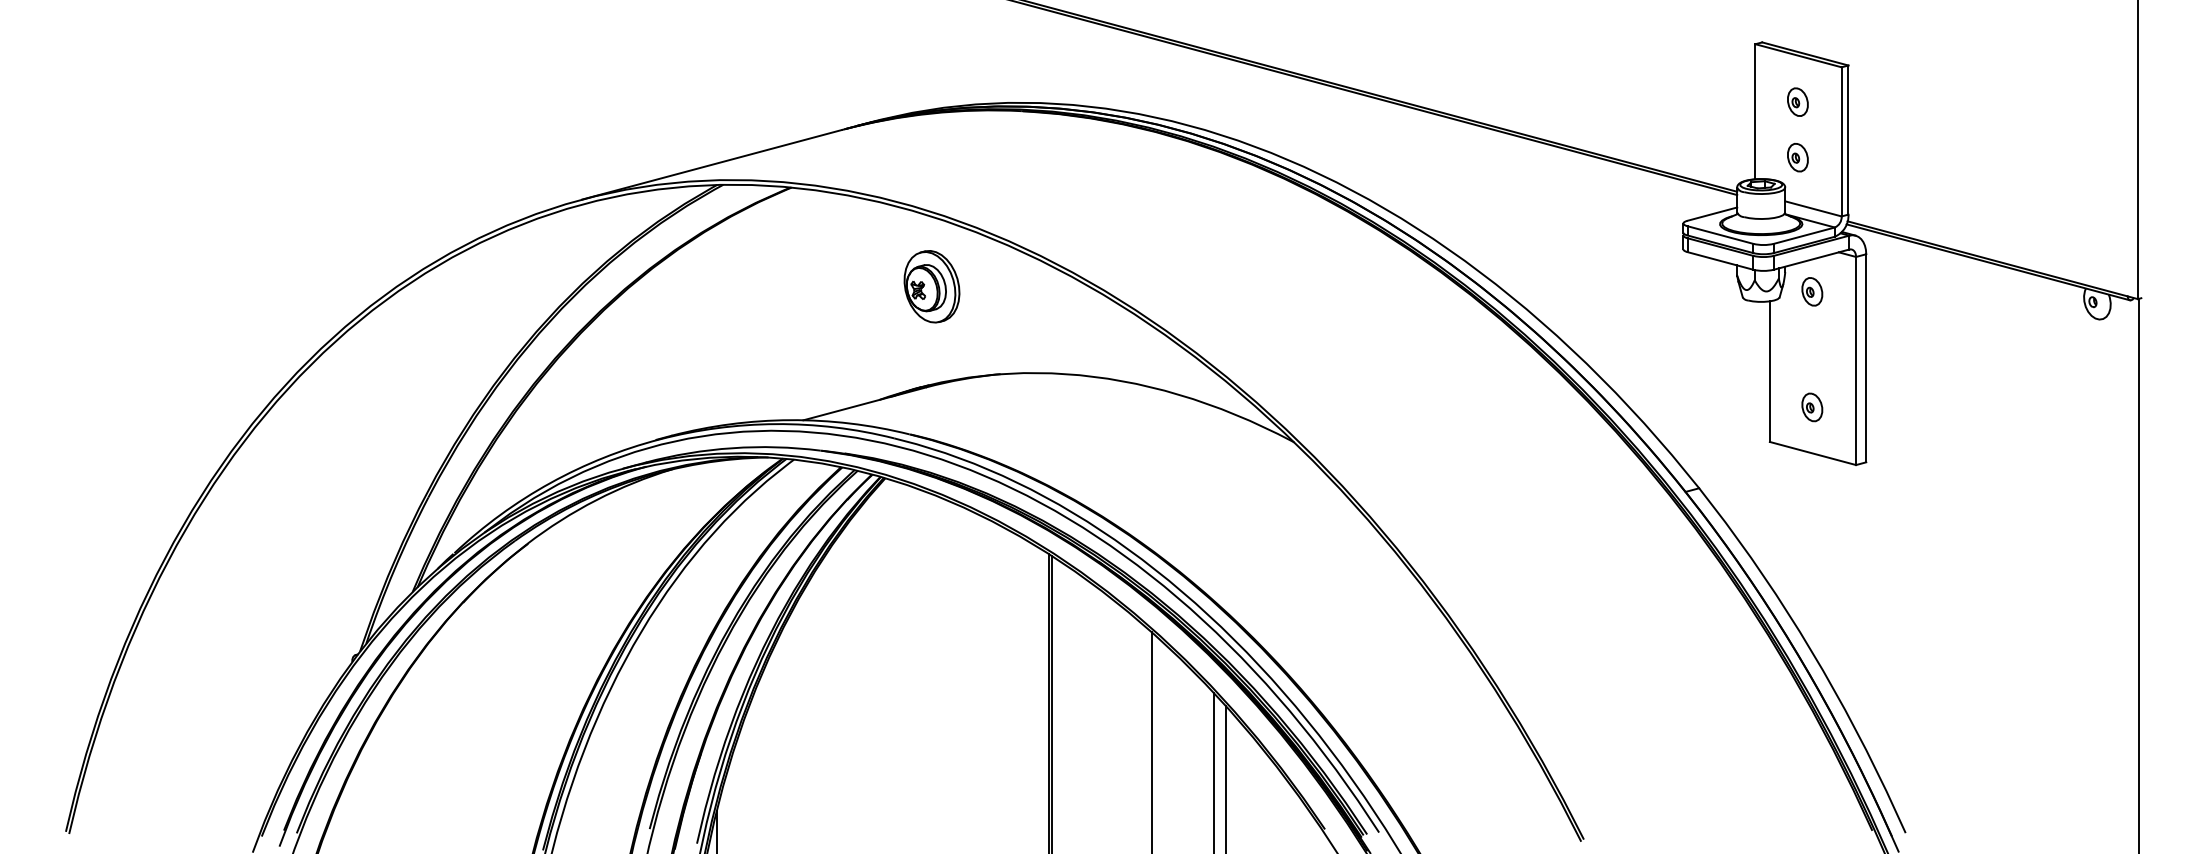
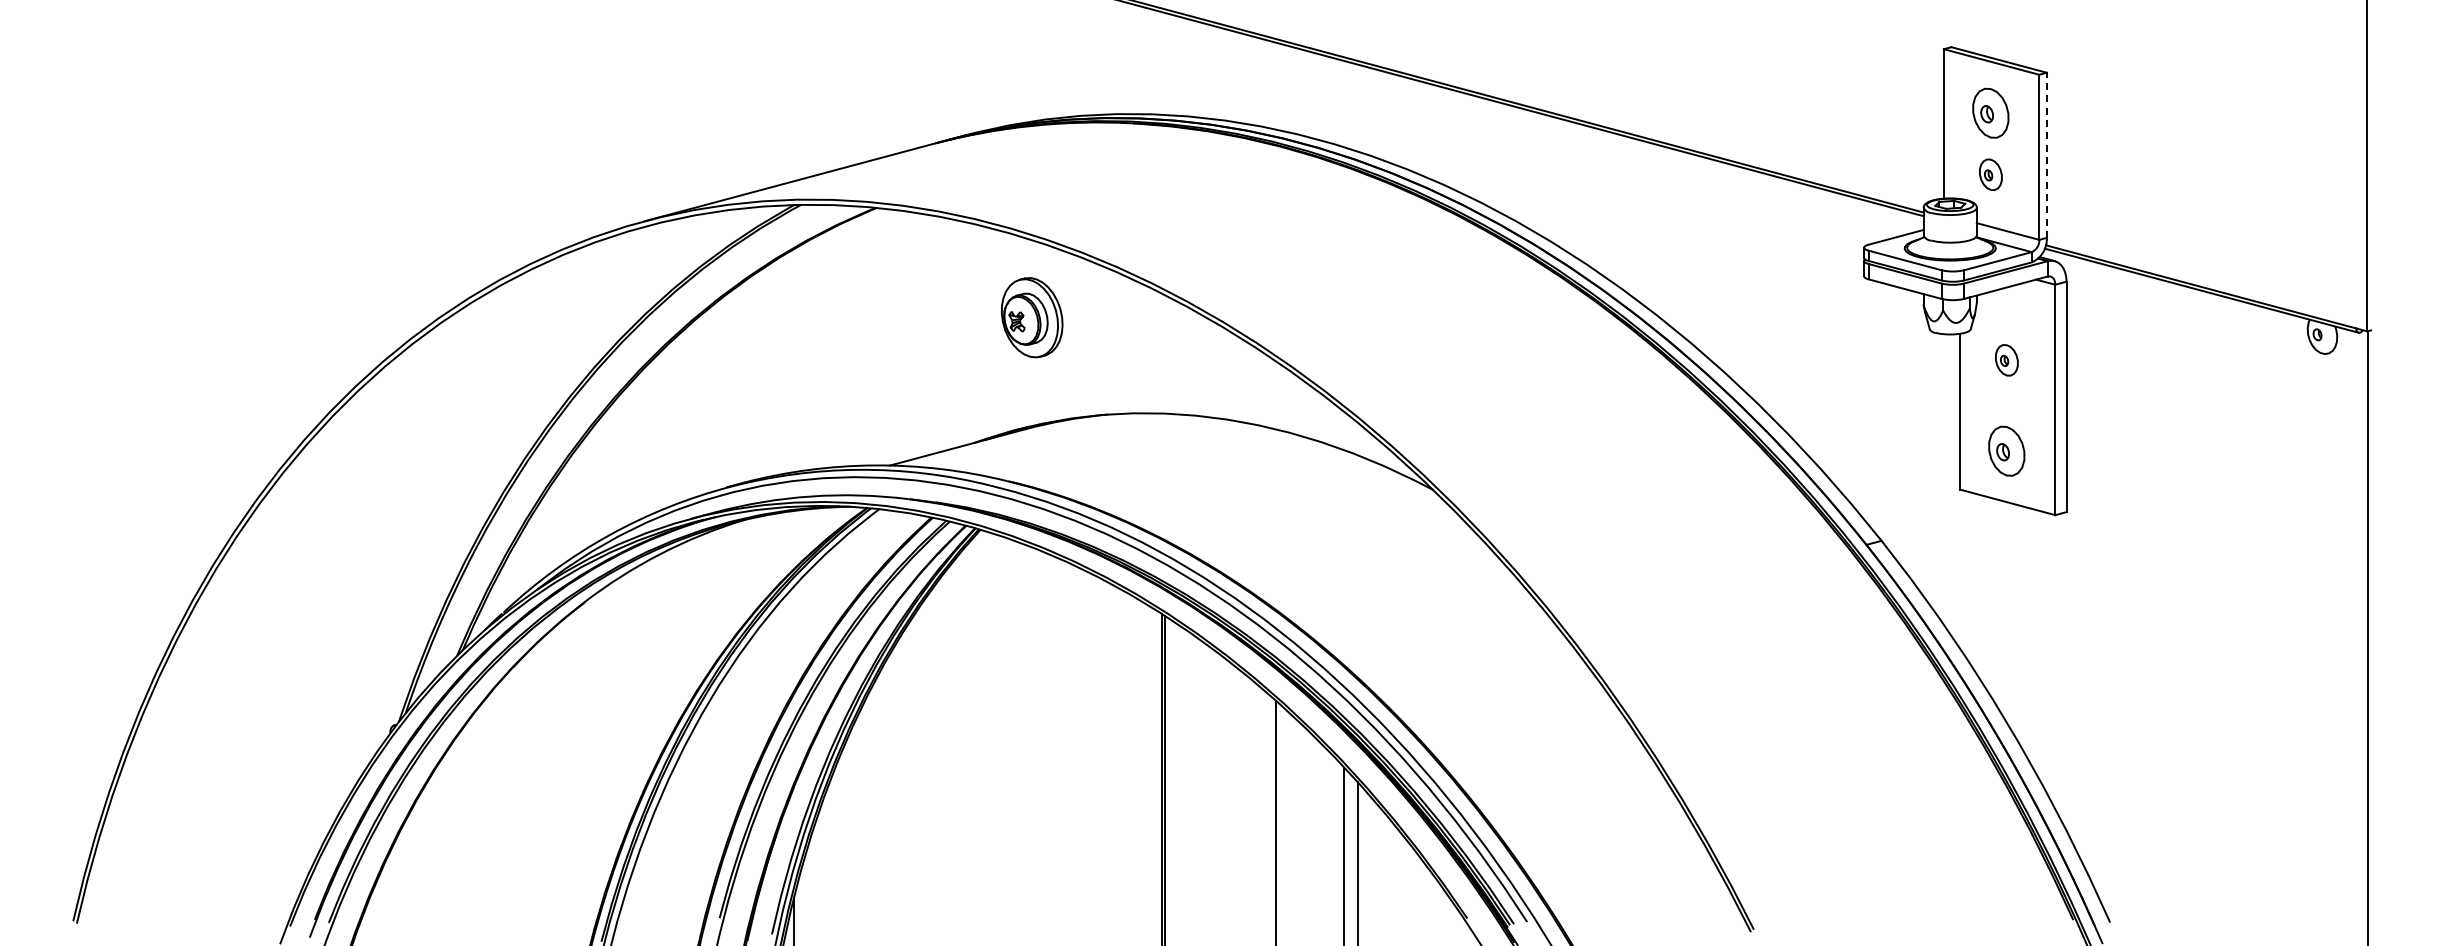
part: (1797, 102) -> (1990, 113), size x1.6
line: (1848, 140) -> (2046, 155), solid -> dashed
part: (1812, 291) -> (2006, 360), moved
part: (1812, 407) -> (2006, 451), size x1.6

